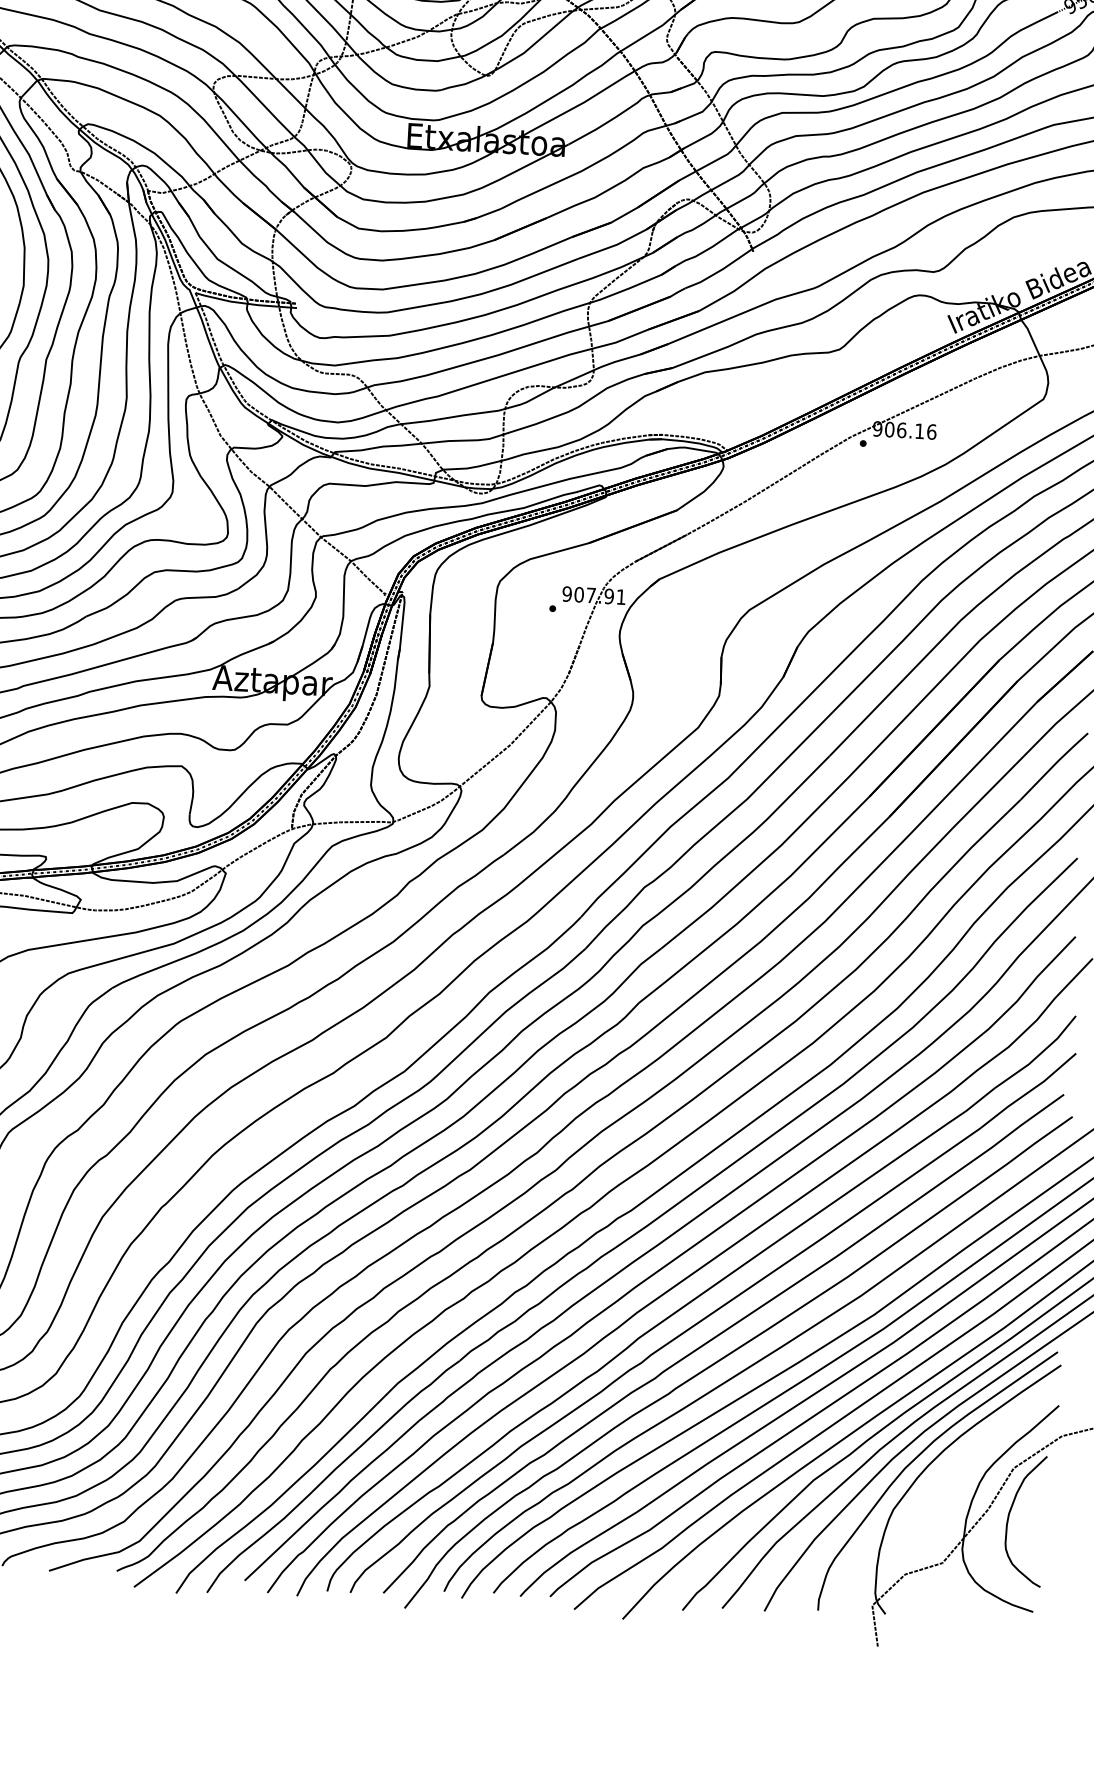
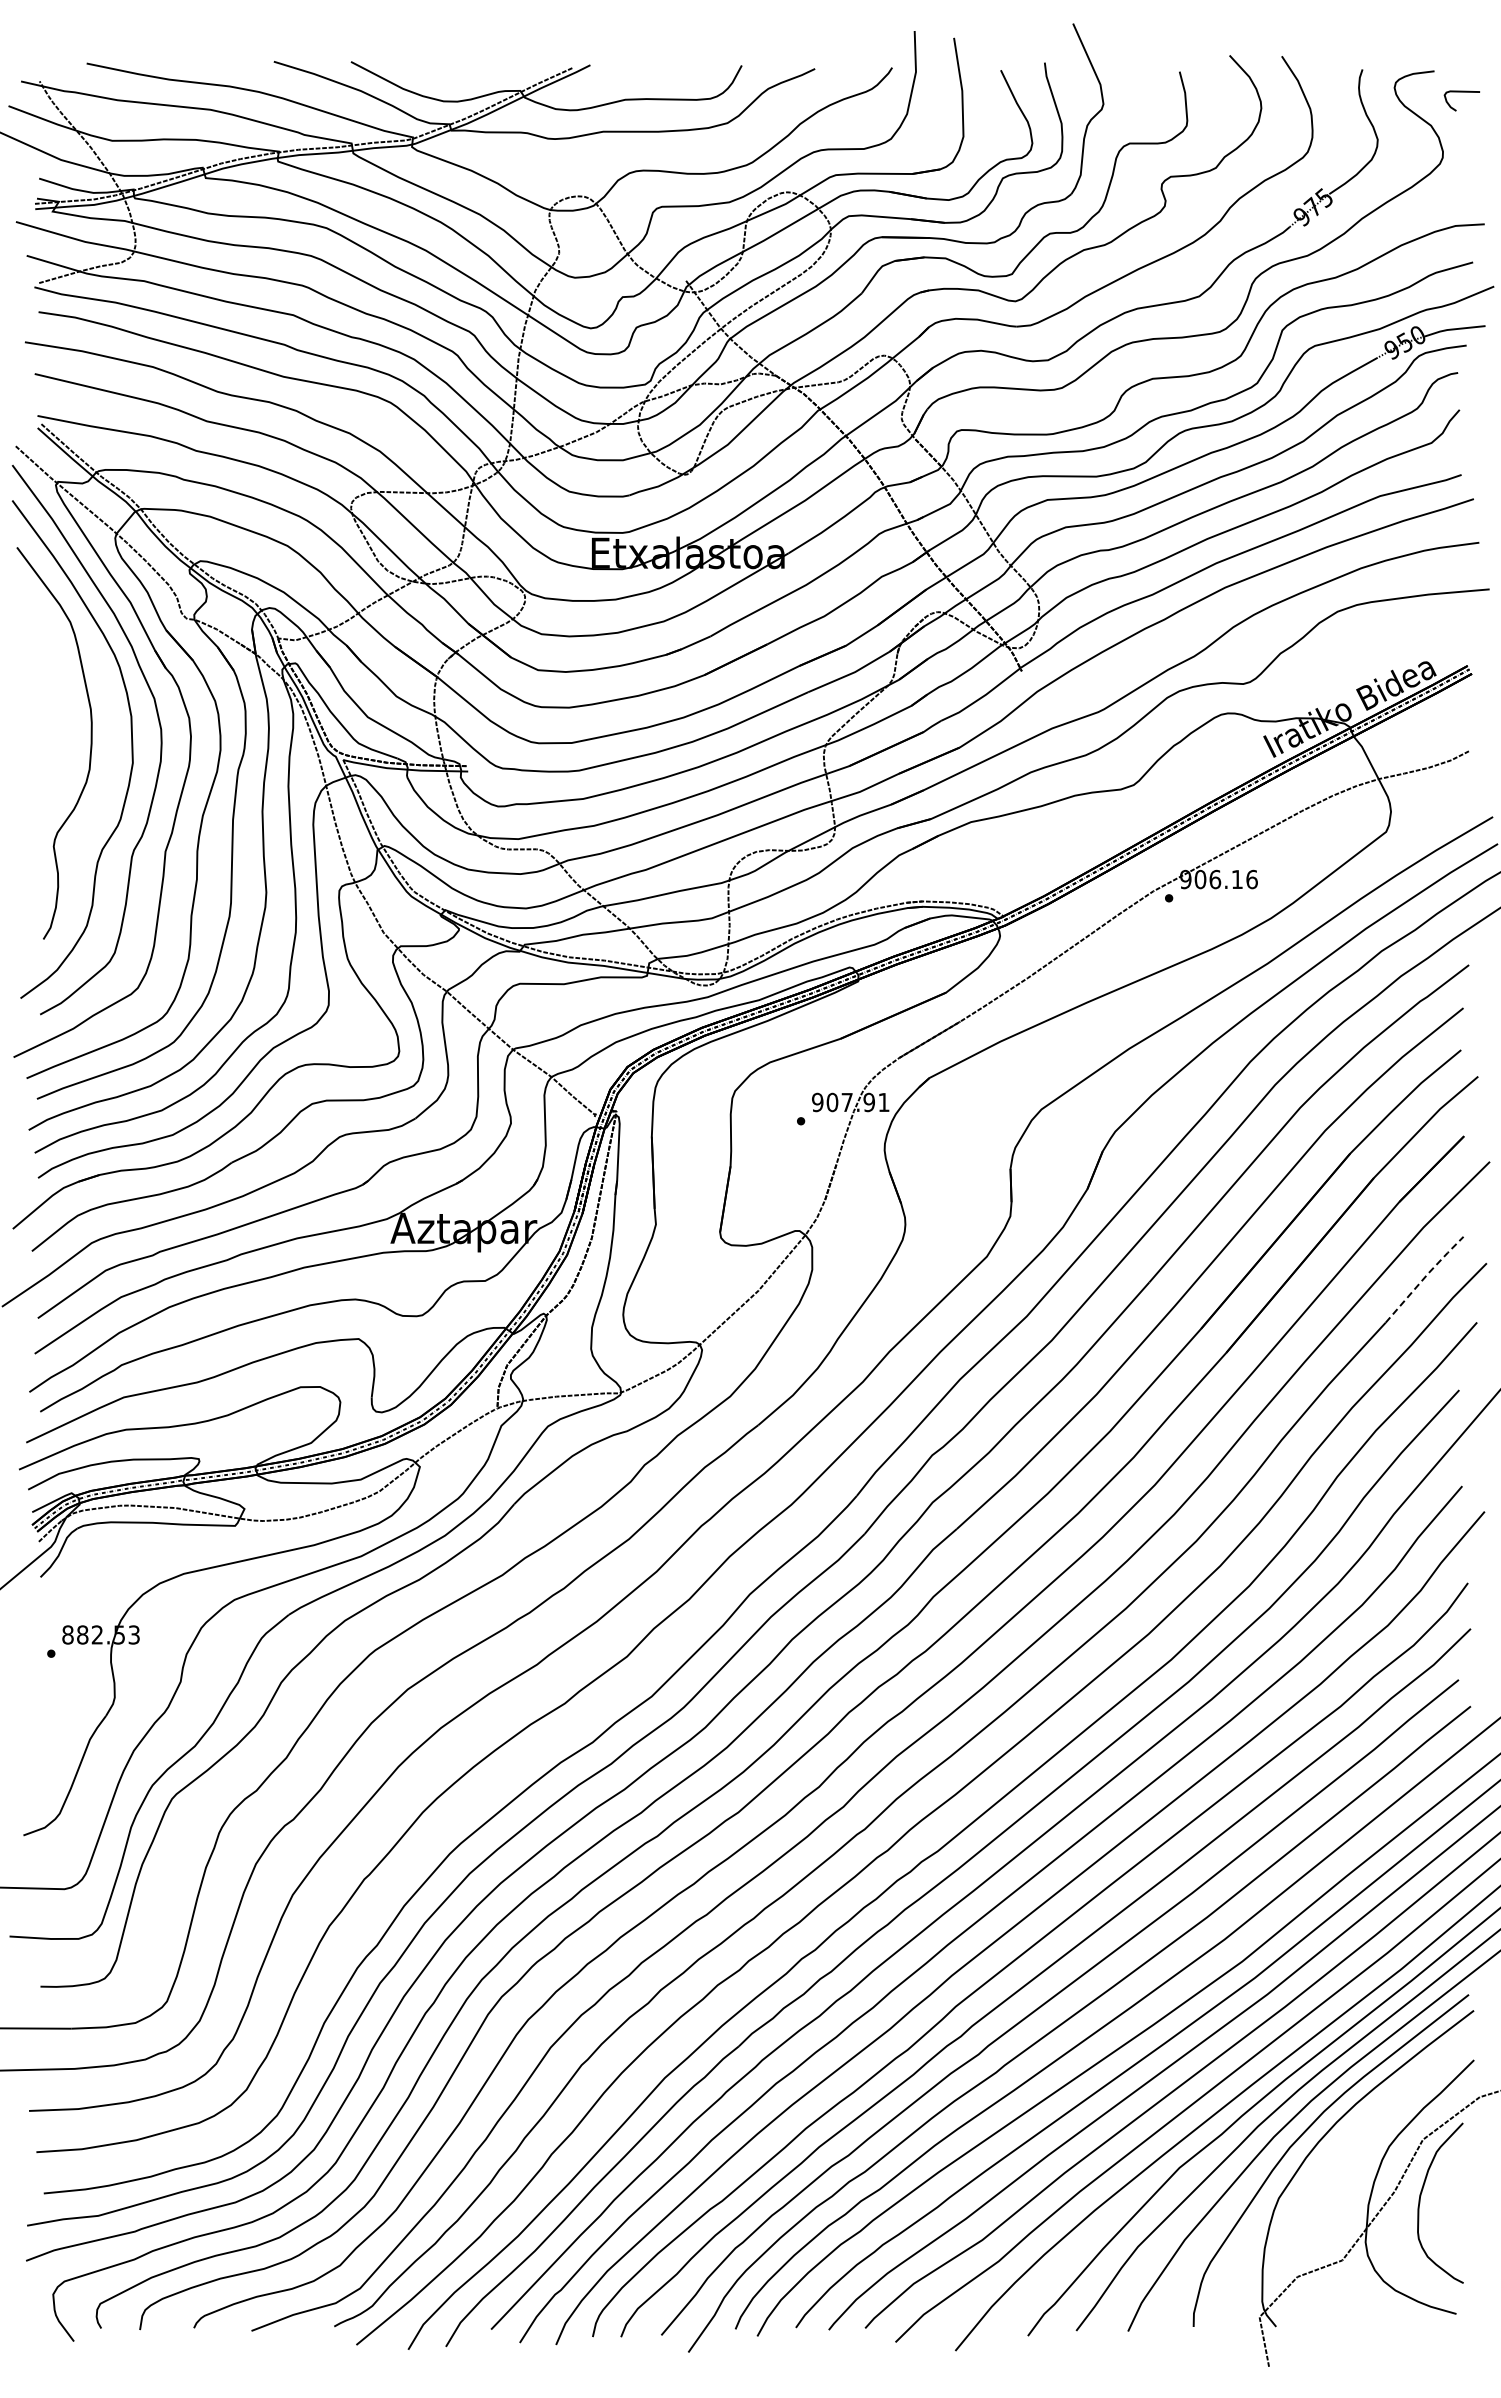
line: (1054, 765) -> (1424, 1278), solid -> dashed

